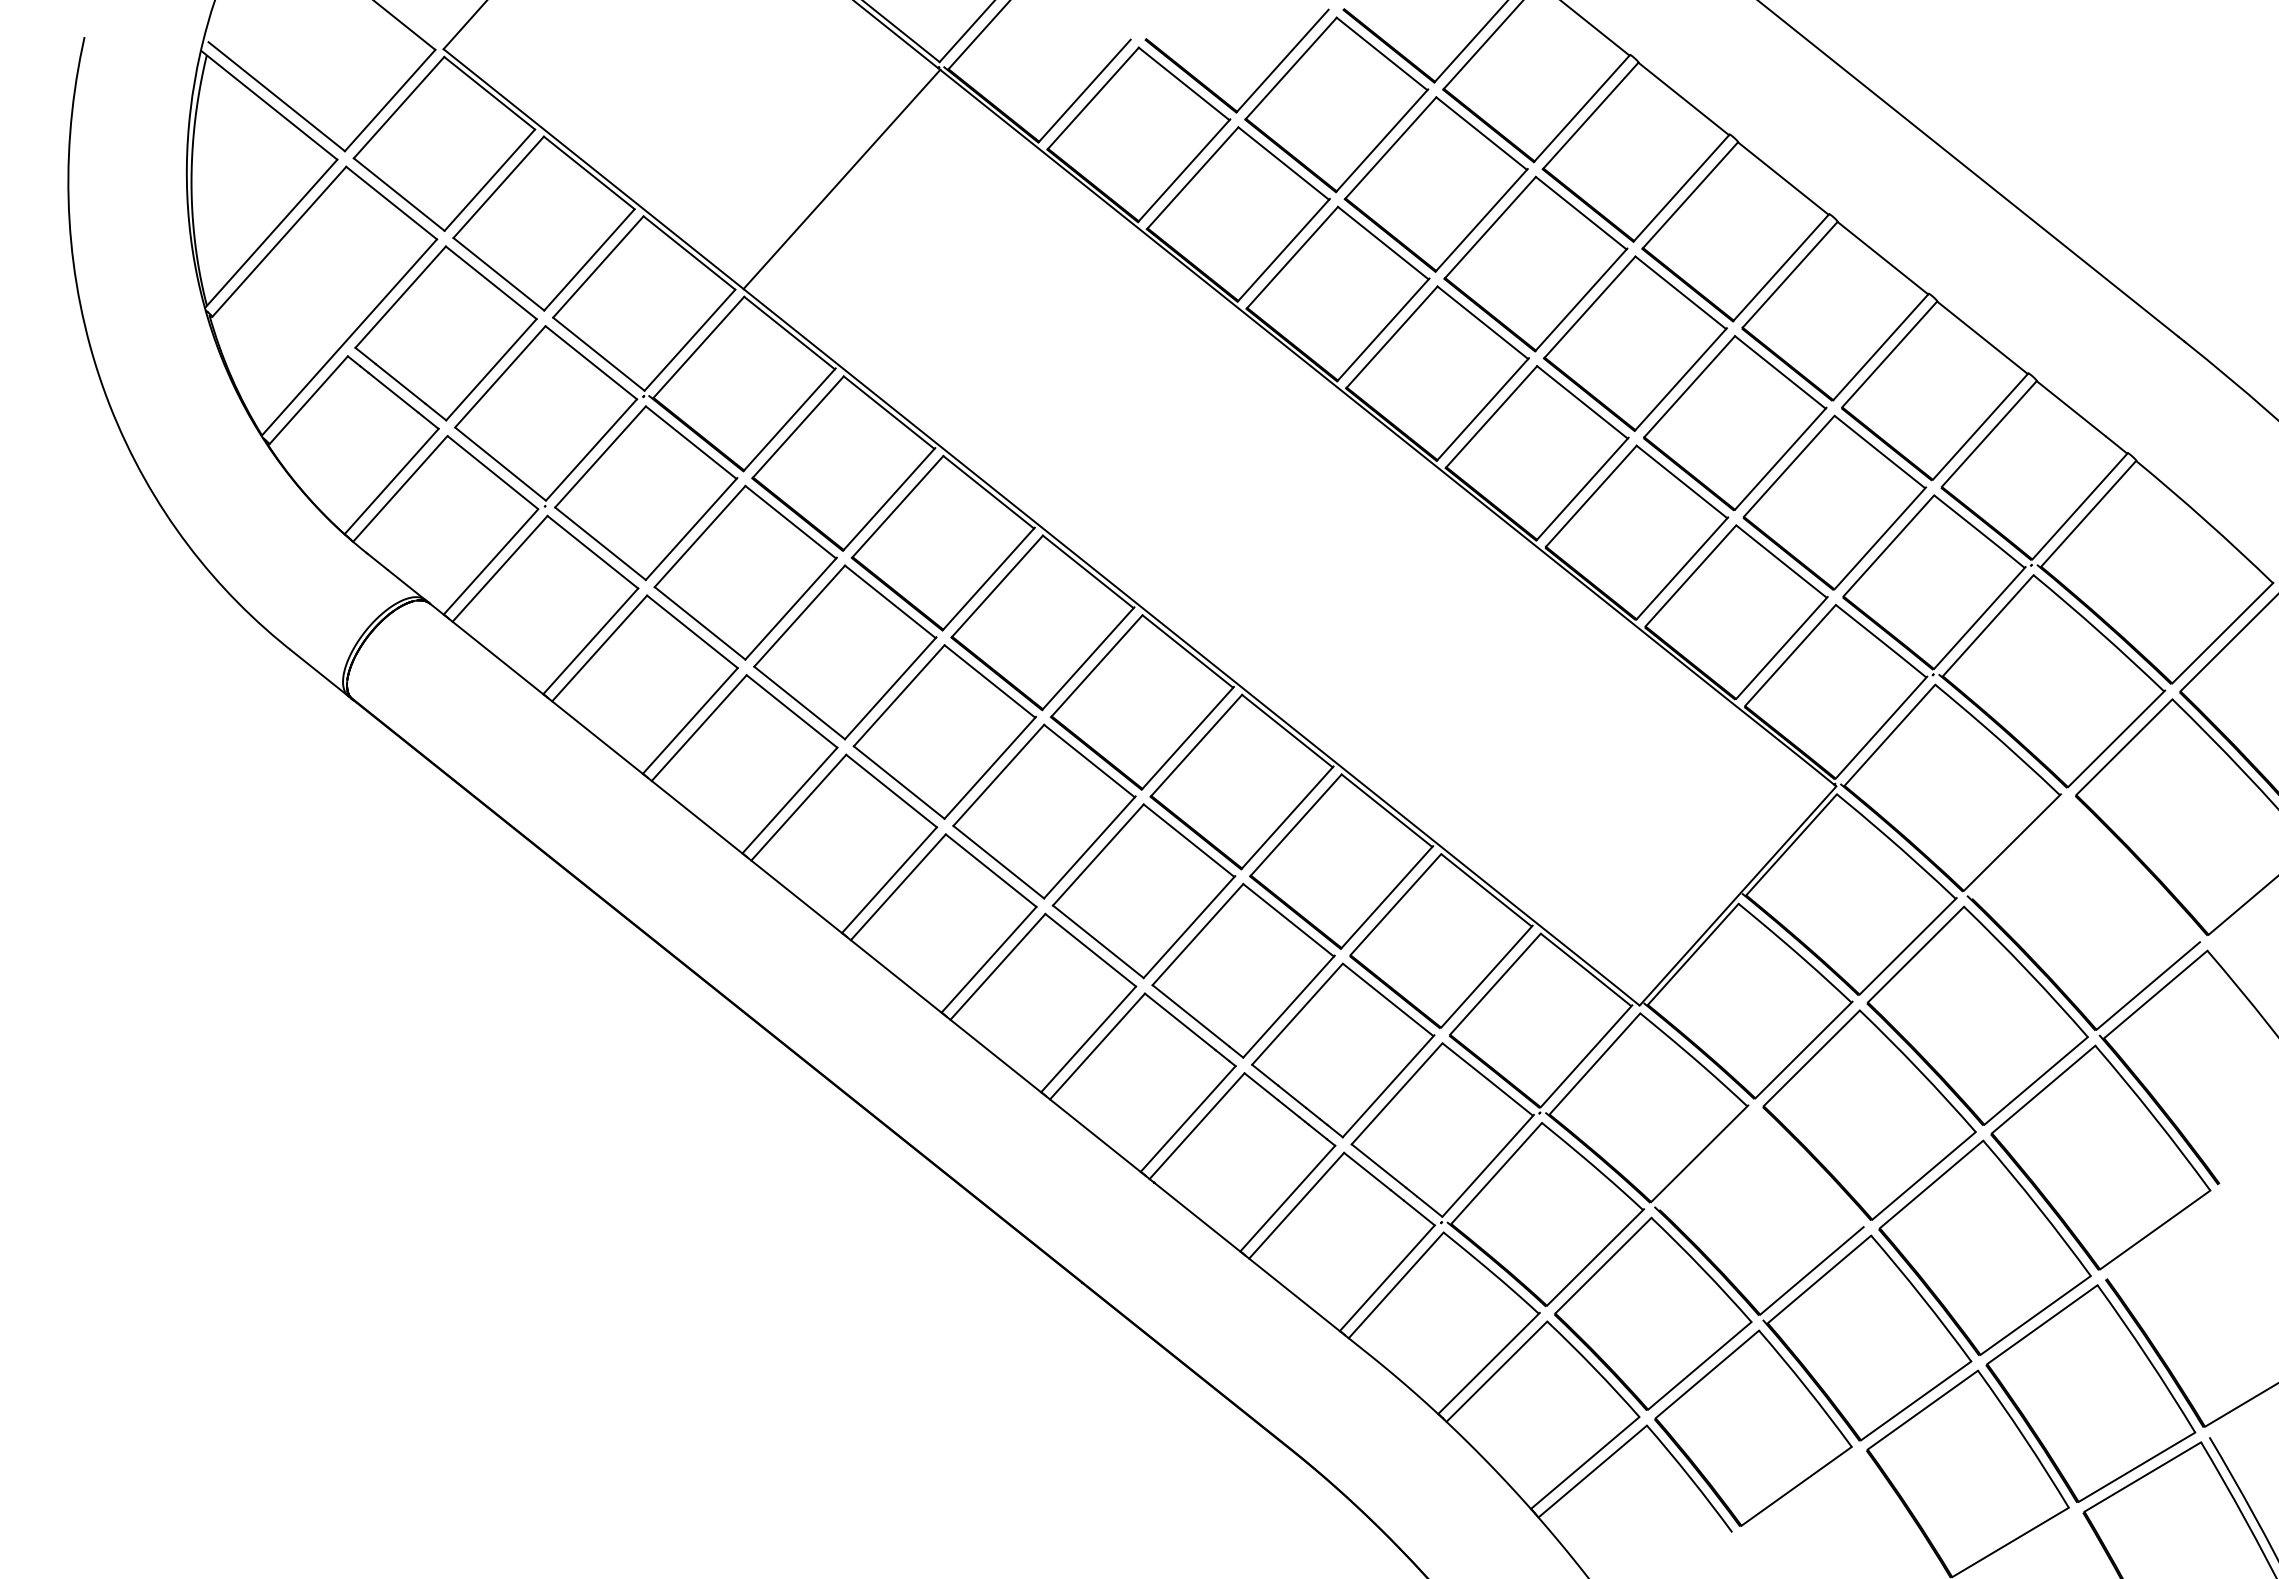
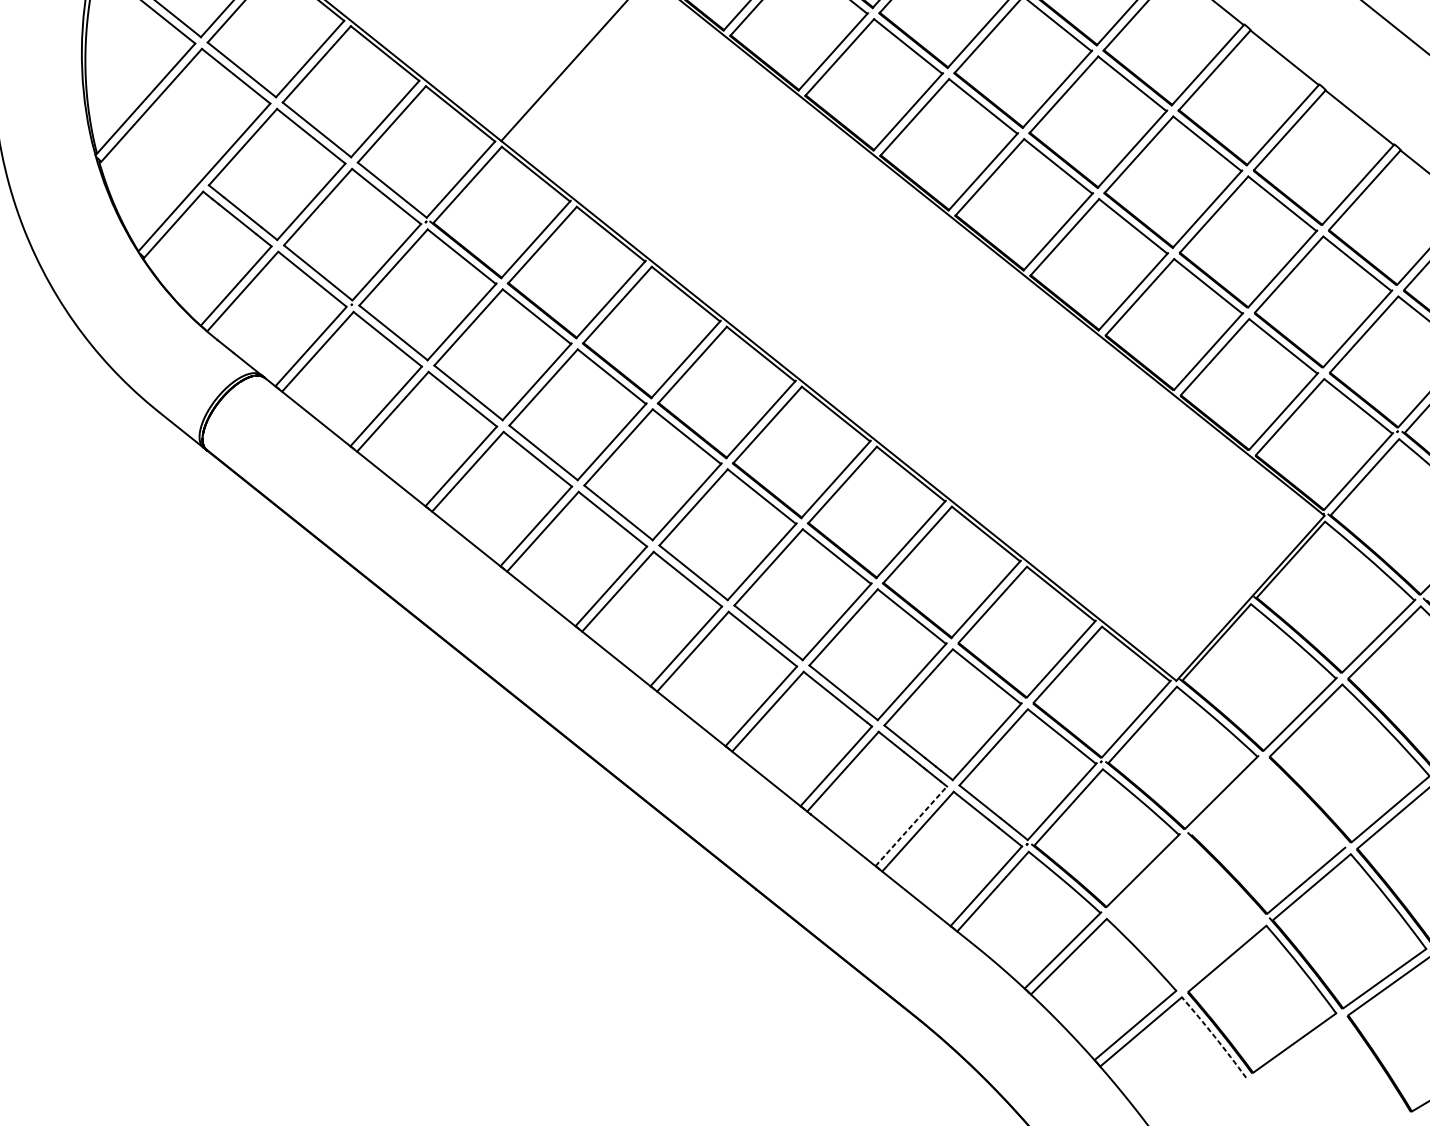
line: (1288, 1198) -> (911, 826), solid -> dashed
part: (1653, 1313) -> (1186, 912), removed
arc: (1690, 1478) -> (1214, 1037), solid -> dashed

